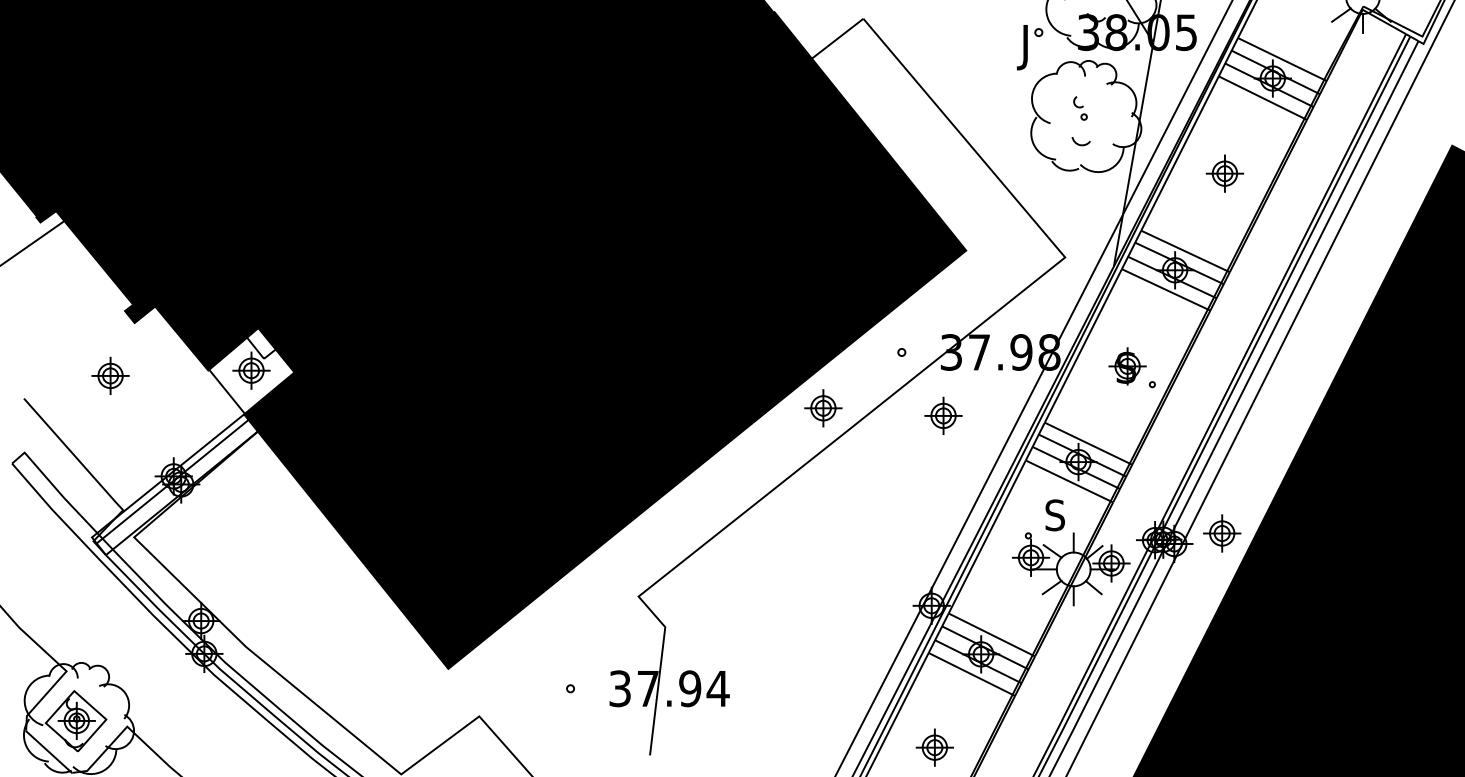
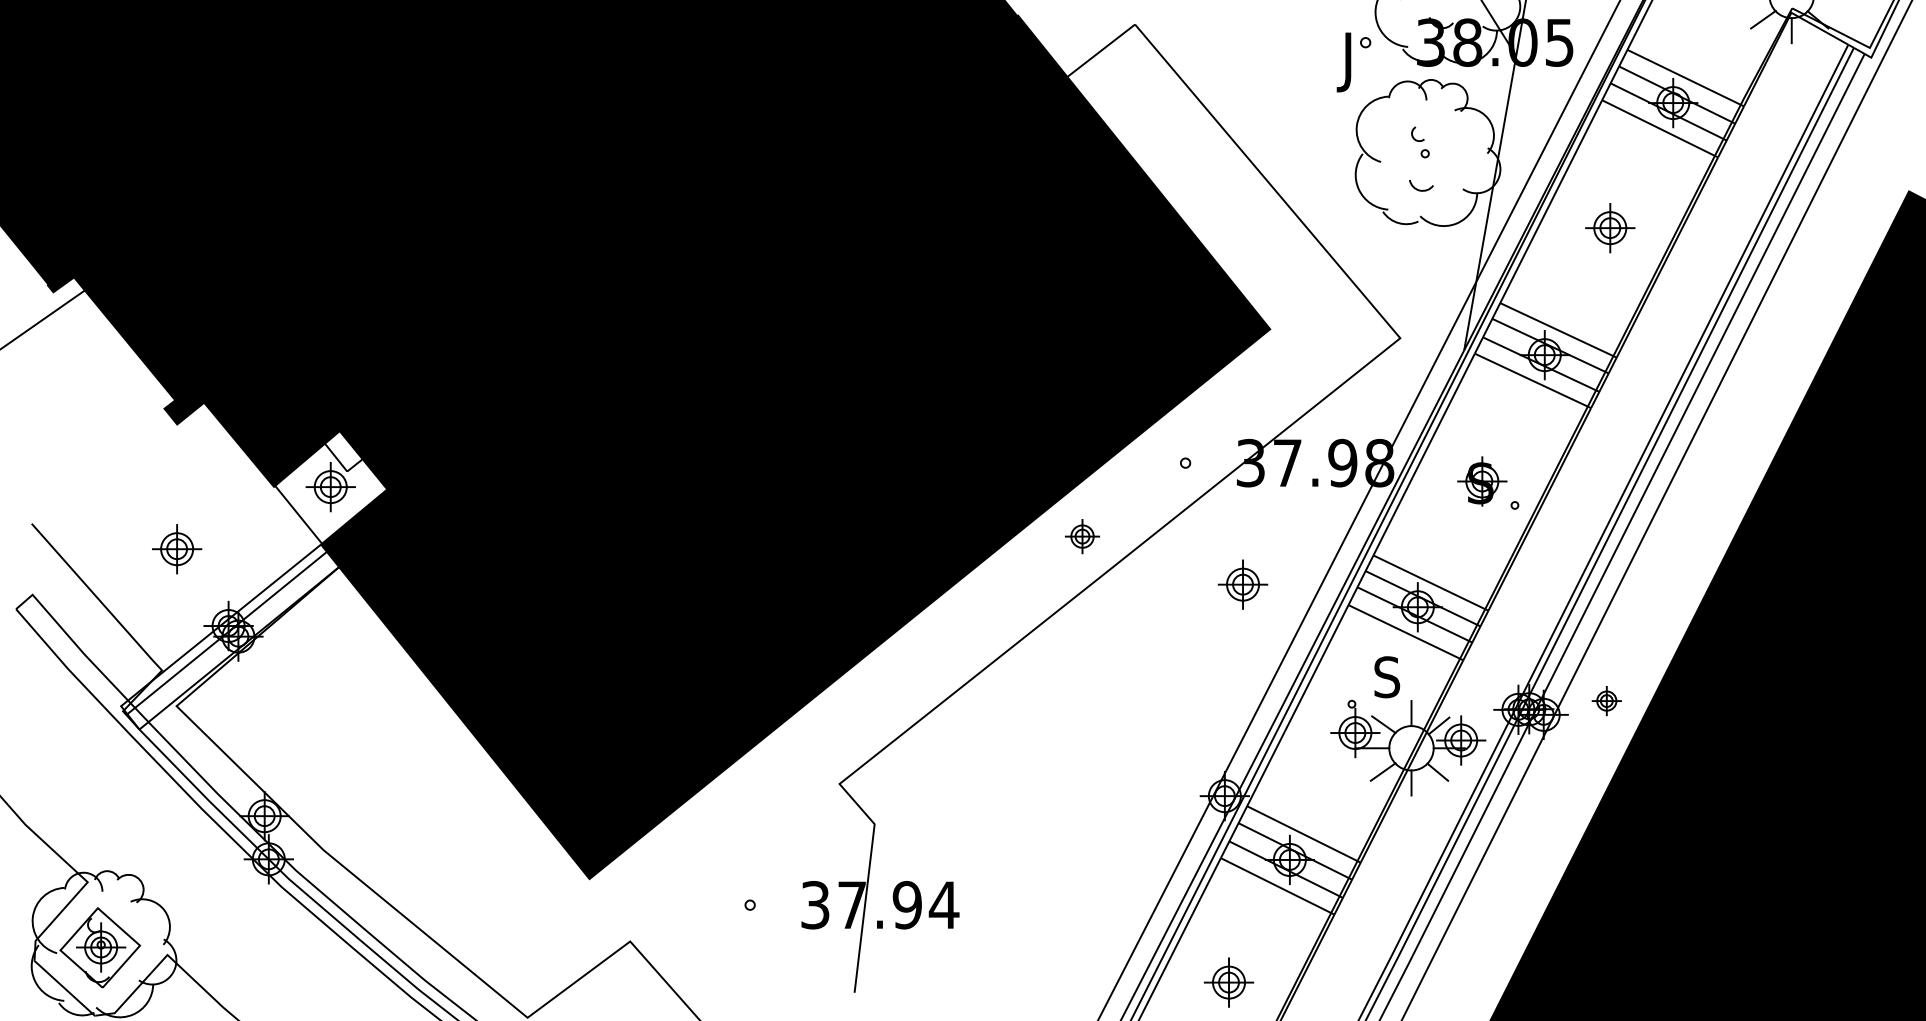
part: (110, 375) -> (176, 548), moved
part: (823, 408) -> (1082, 536), size x0.7
part: (943, 415) -> (1242, 584), moved
part: (1222, 533) -> (1607, 701), size x0.6

